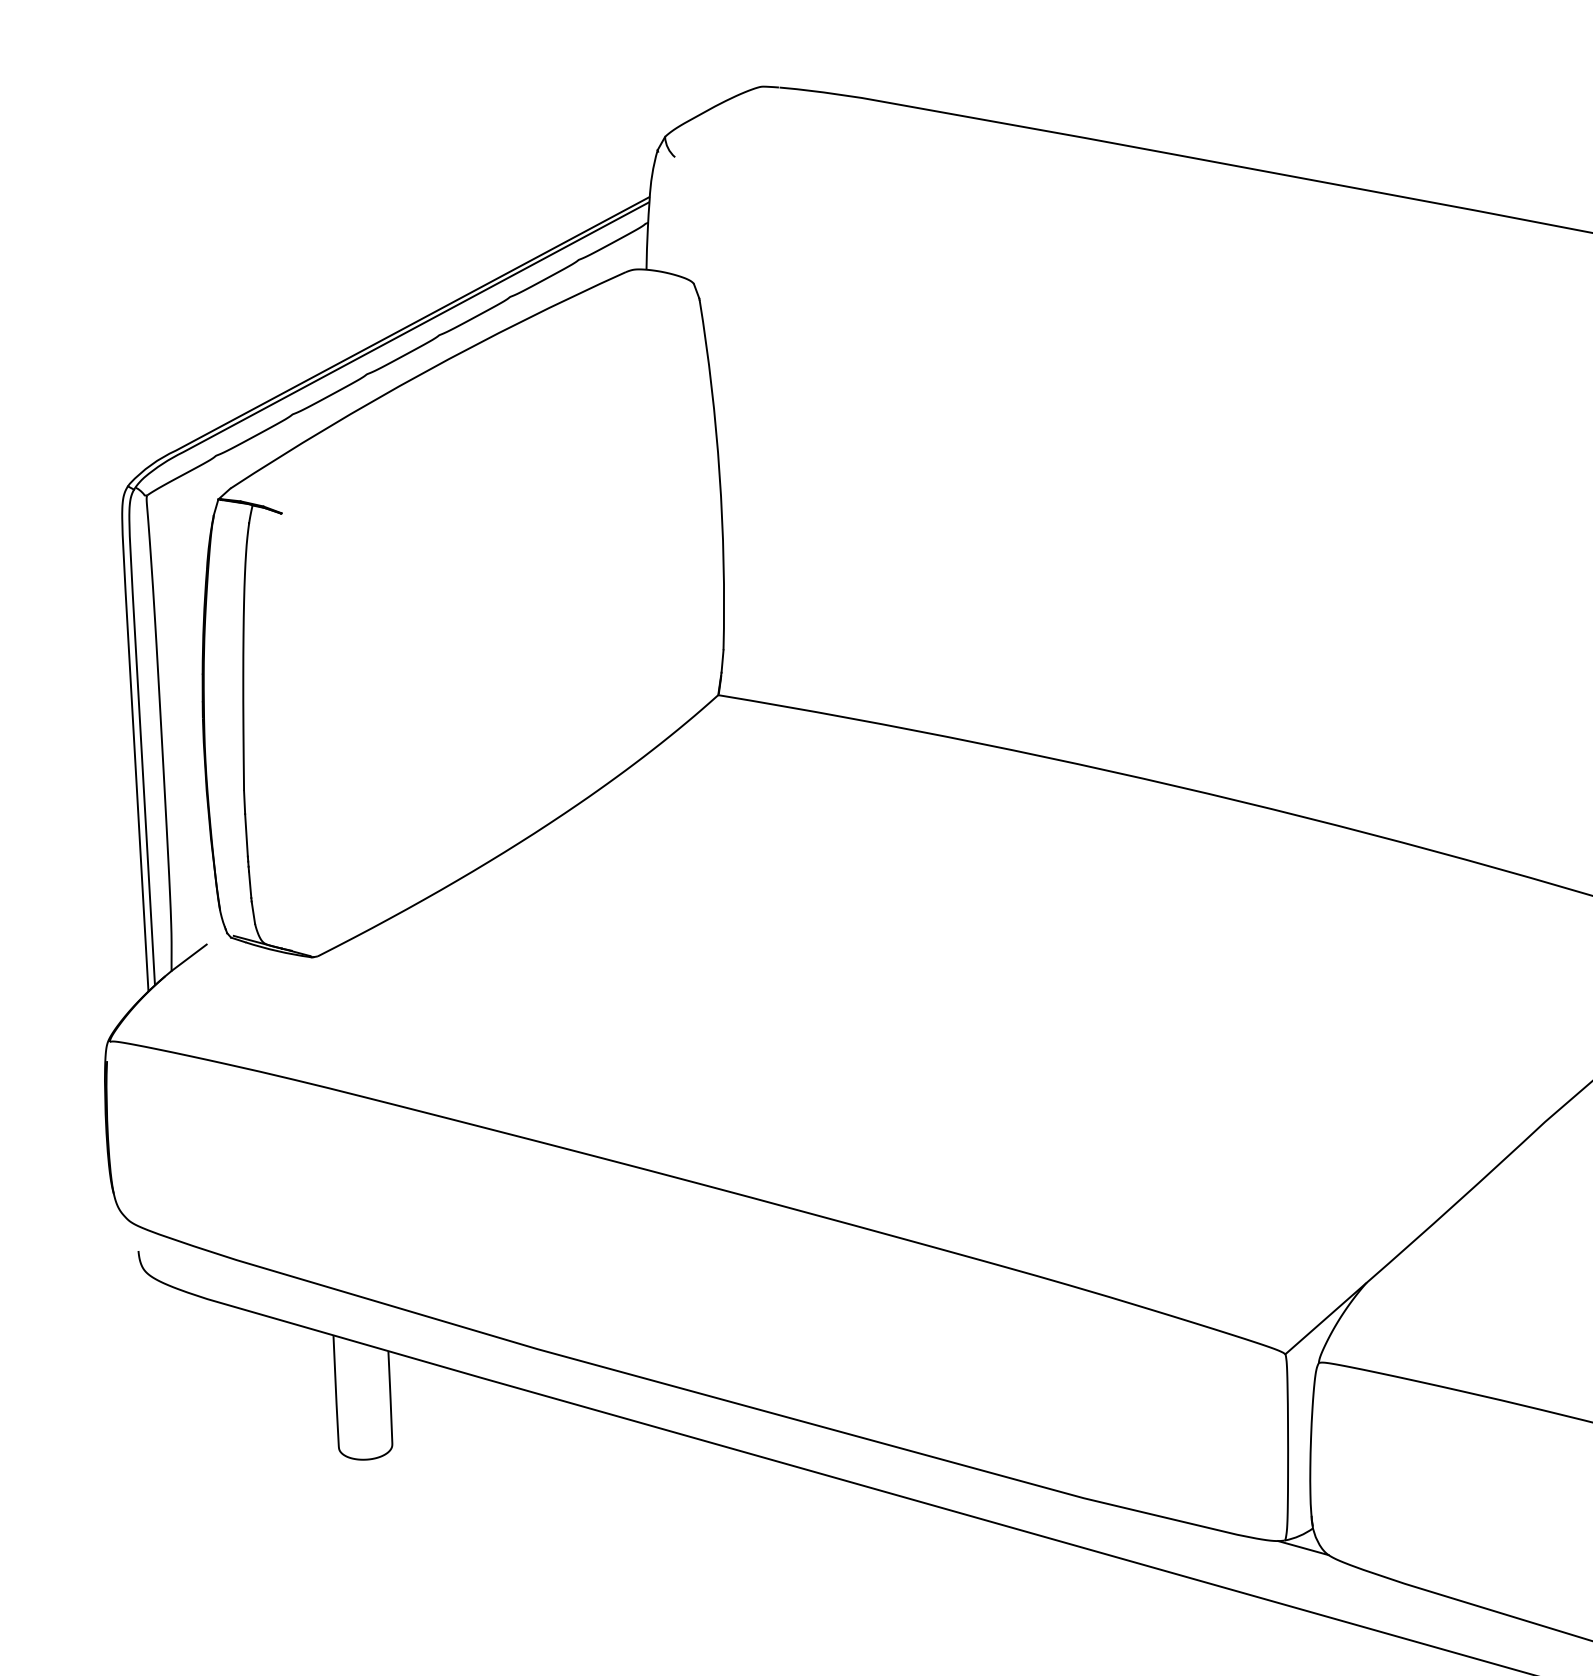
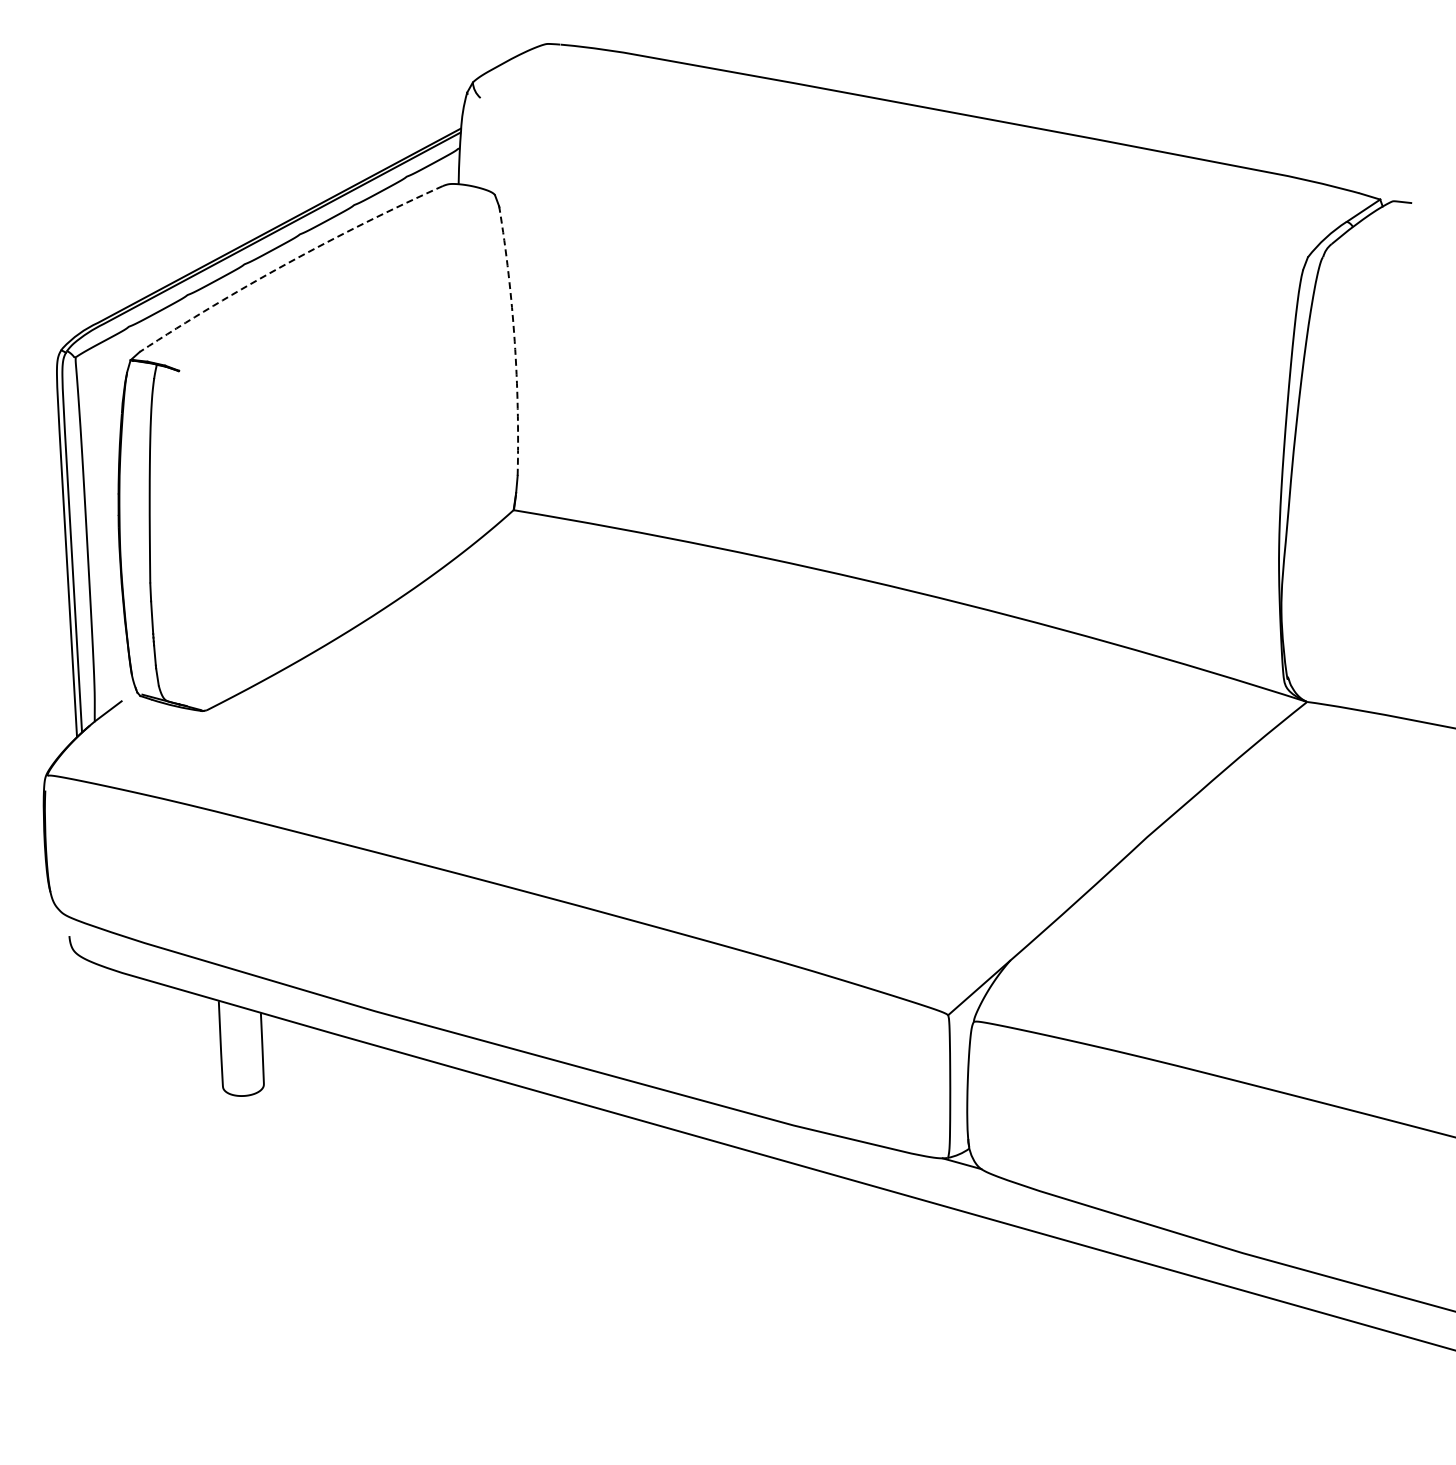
arc: (424, 373) -> (288, 263), solid -> dashed
arc: (719, 474) -> (514, 341), solid -> dashed

